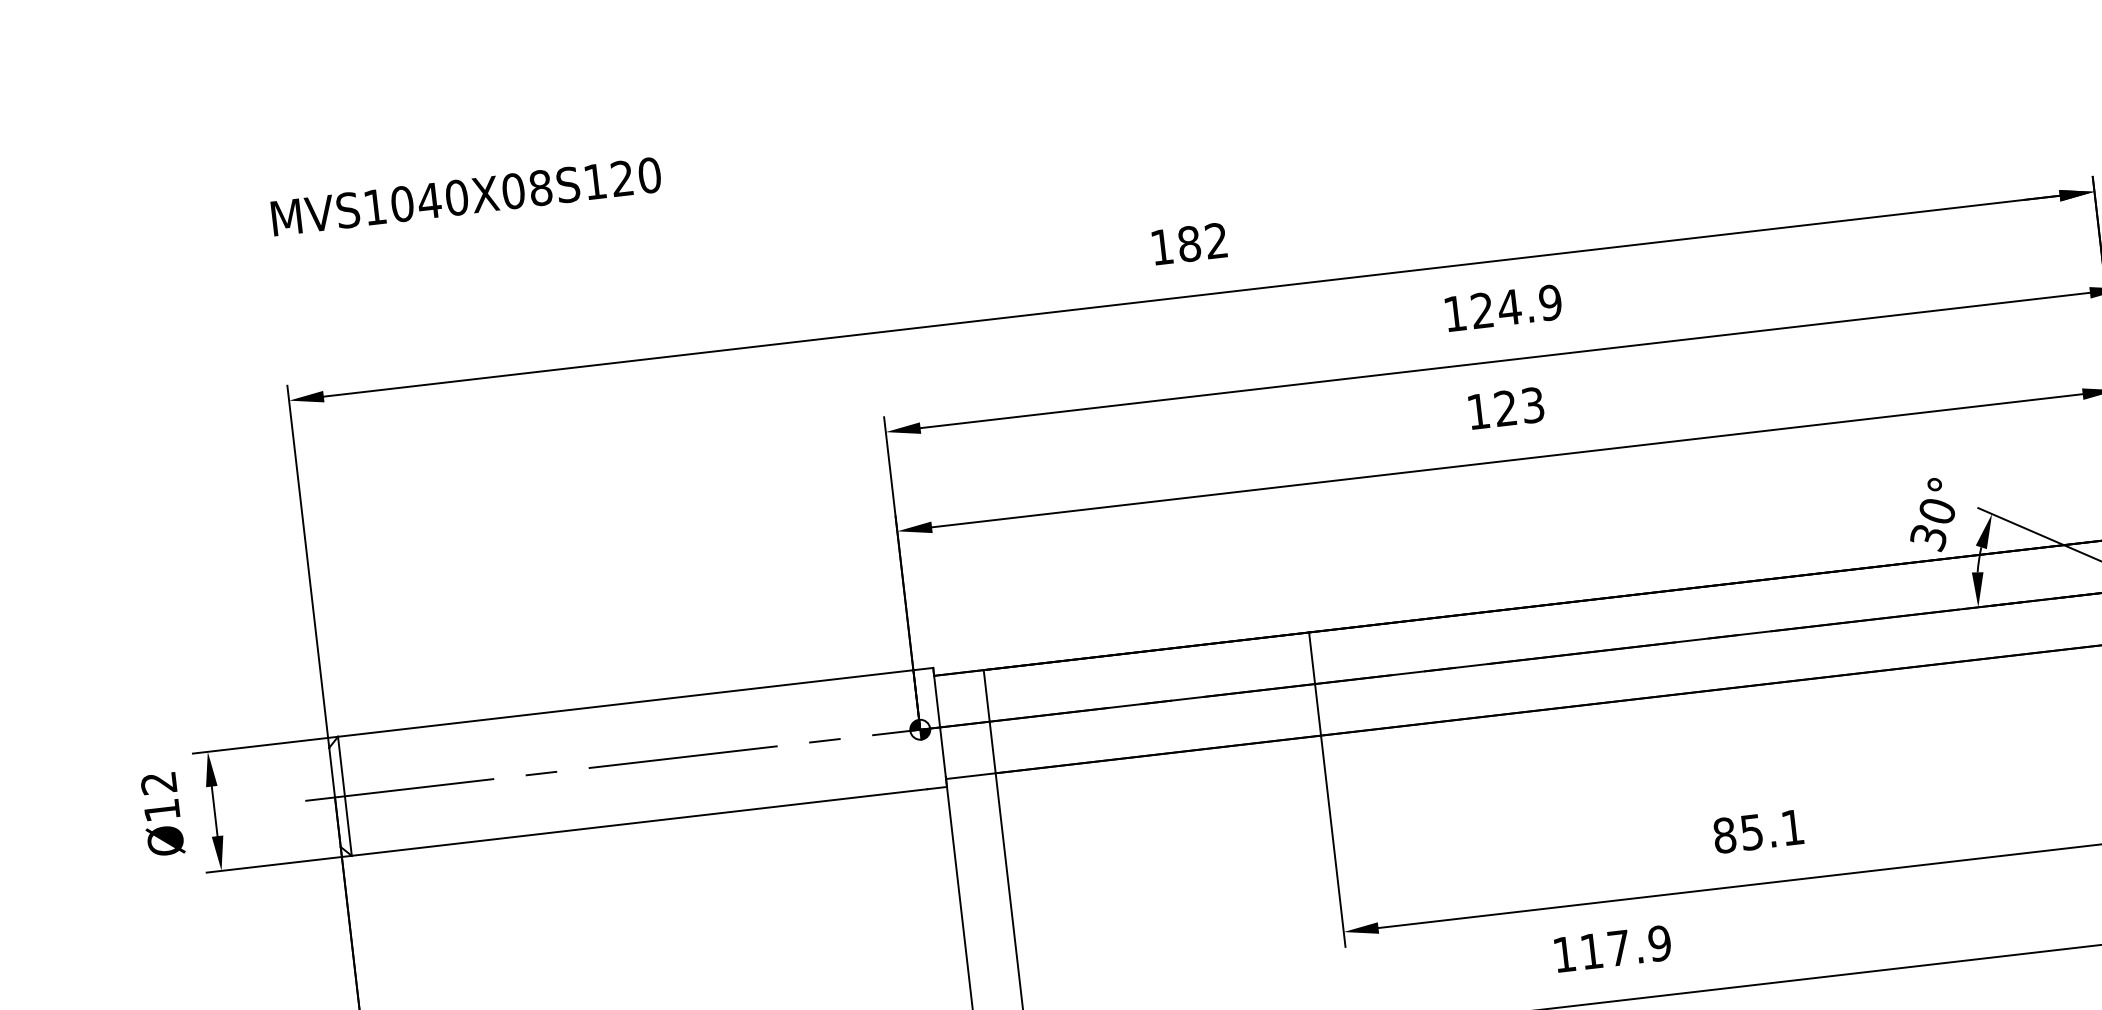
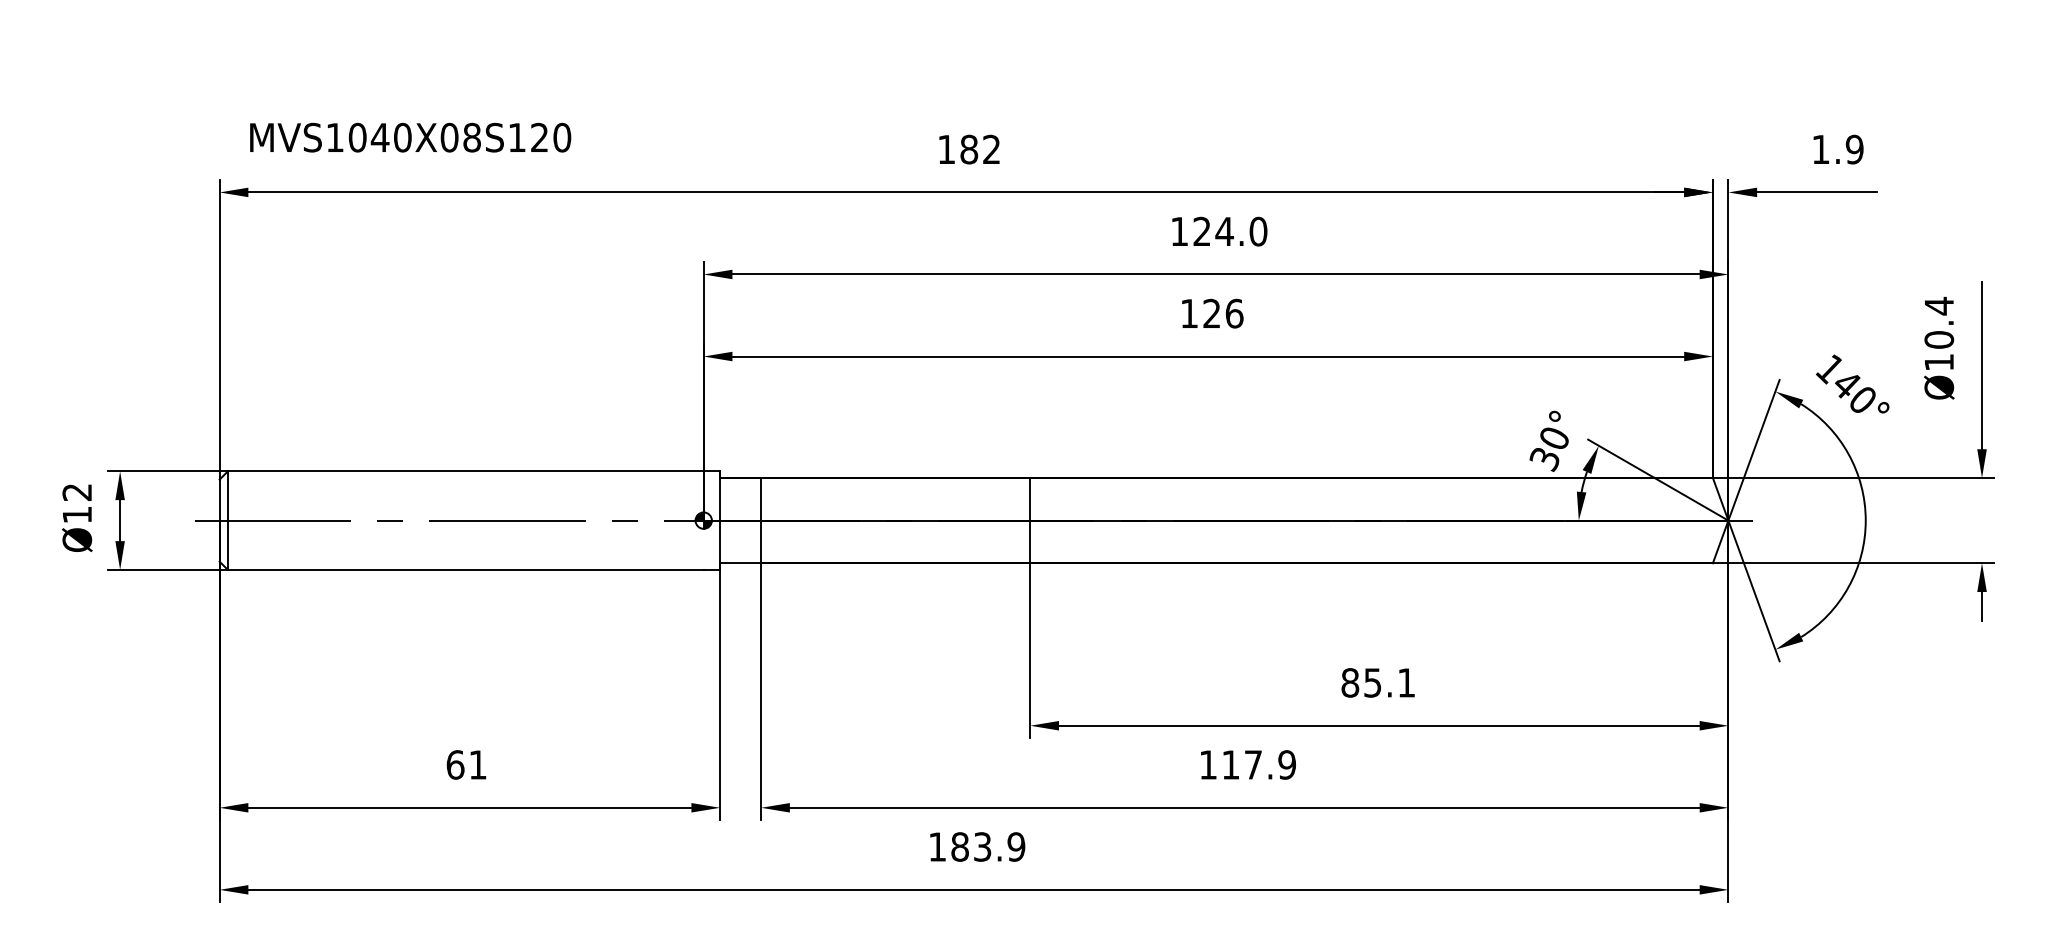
text: (466, 196) -> (410, 137), moved
text: (1550, 302) -> (1258, 231), 124.9 -> 124.0
text: (1533, 405) -> (1234, 313), 123 -> 126

